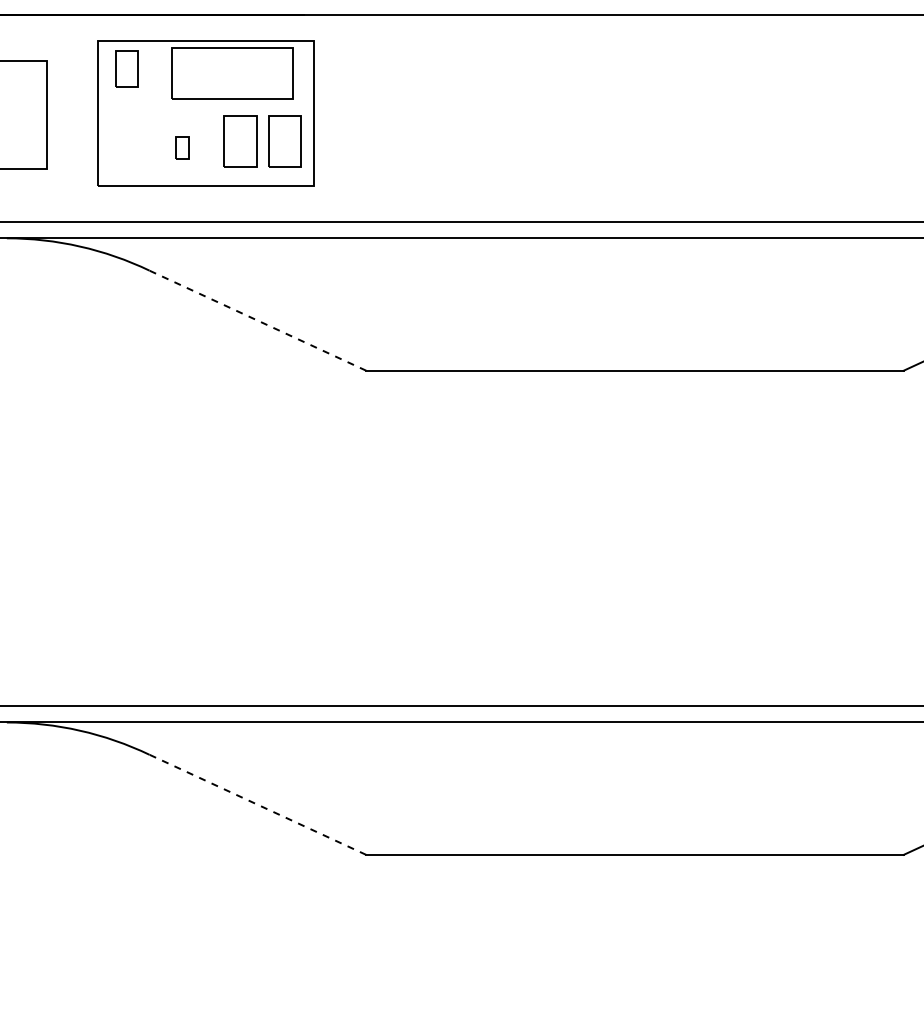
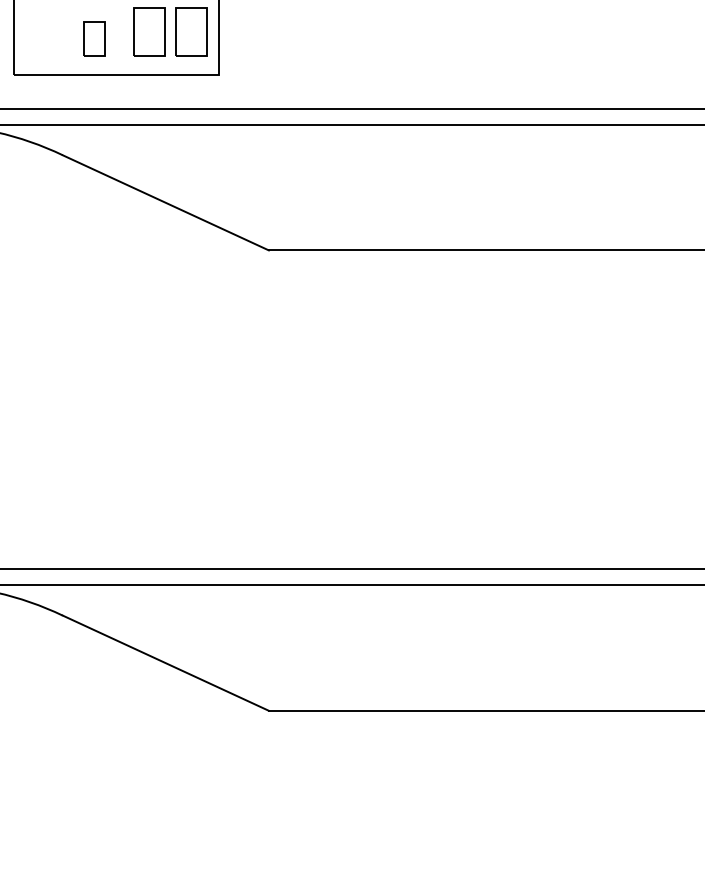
part: (182, 148) -> (94, 39), size x1.67
line: (257, 320) -> (165, 202), dashed -> solid
line: (257, 804) -> (165, 662), dashed -> solid

